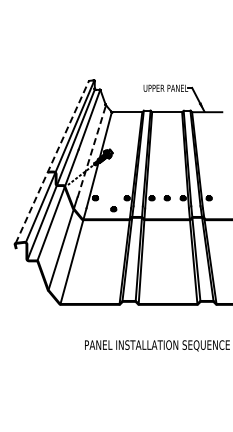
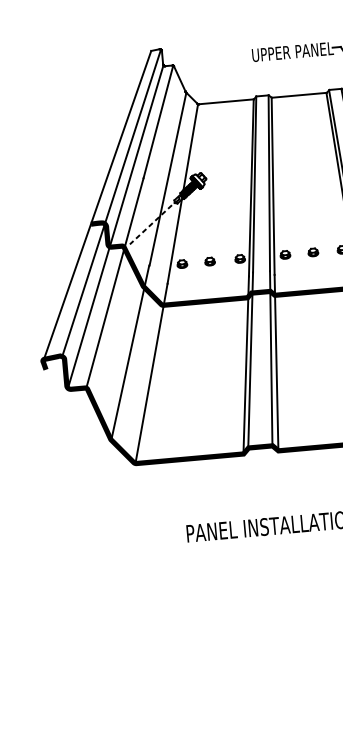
line: (92, 150) -> (169, 177), dashed -> solid
line: (52, 161) -> (97, 203), dashed -> solid
part: (113, 209) -> (209, 262), moved

